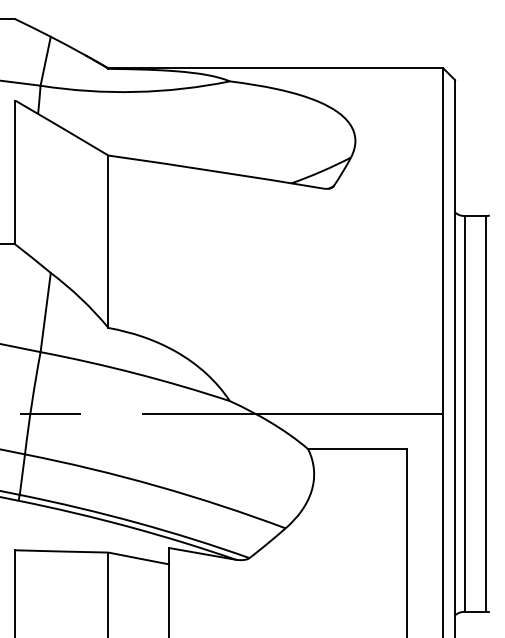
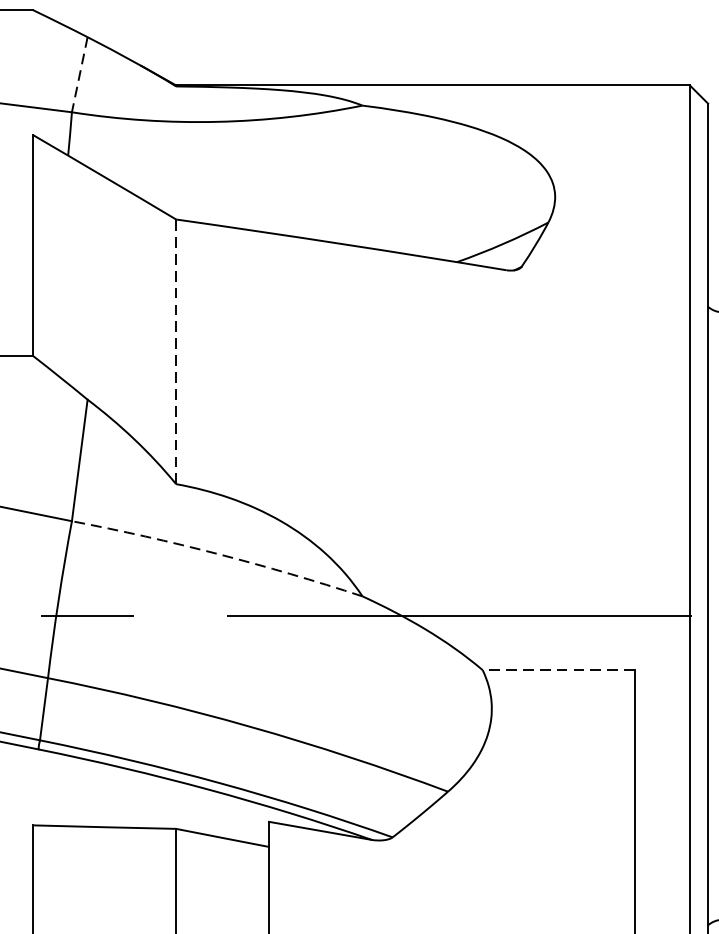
line: (45, 61) -> (79, 75), solid -> dashed
line: (108, 241) -> (176, 351), solid -> dashed
arc: (136, 373) -> (219, 553), solid -> dashed
line: (357, 449) -> (558, 670), solid -> dashed

